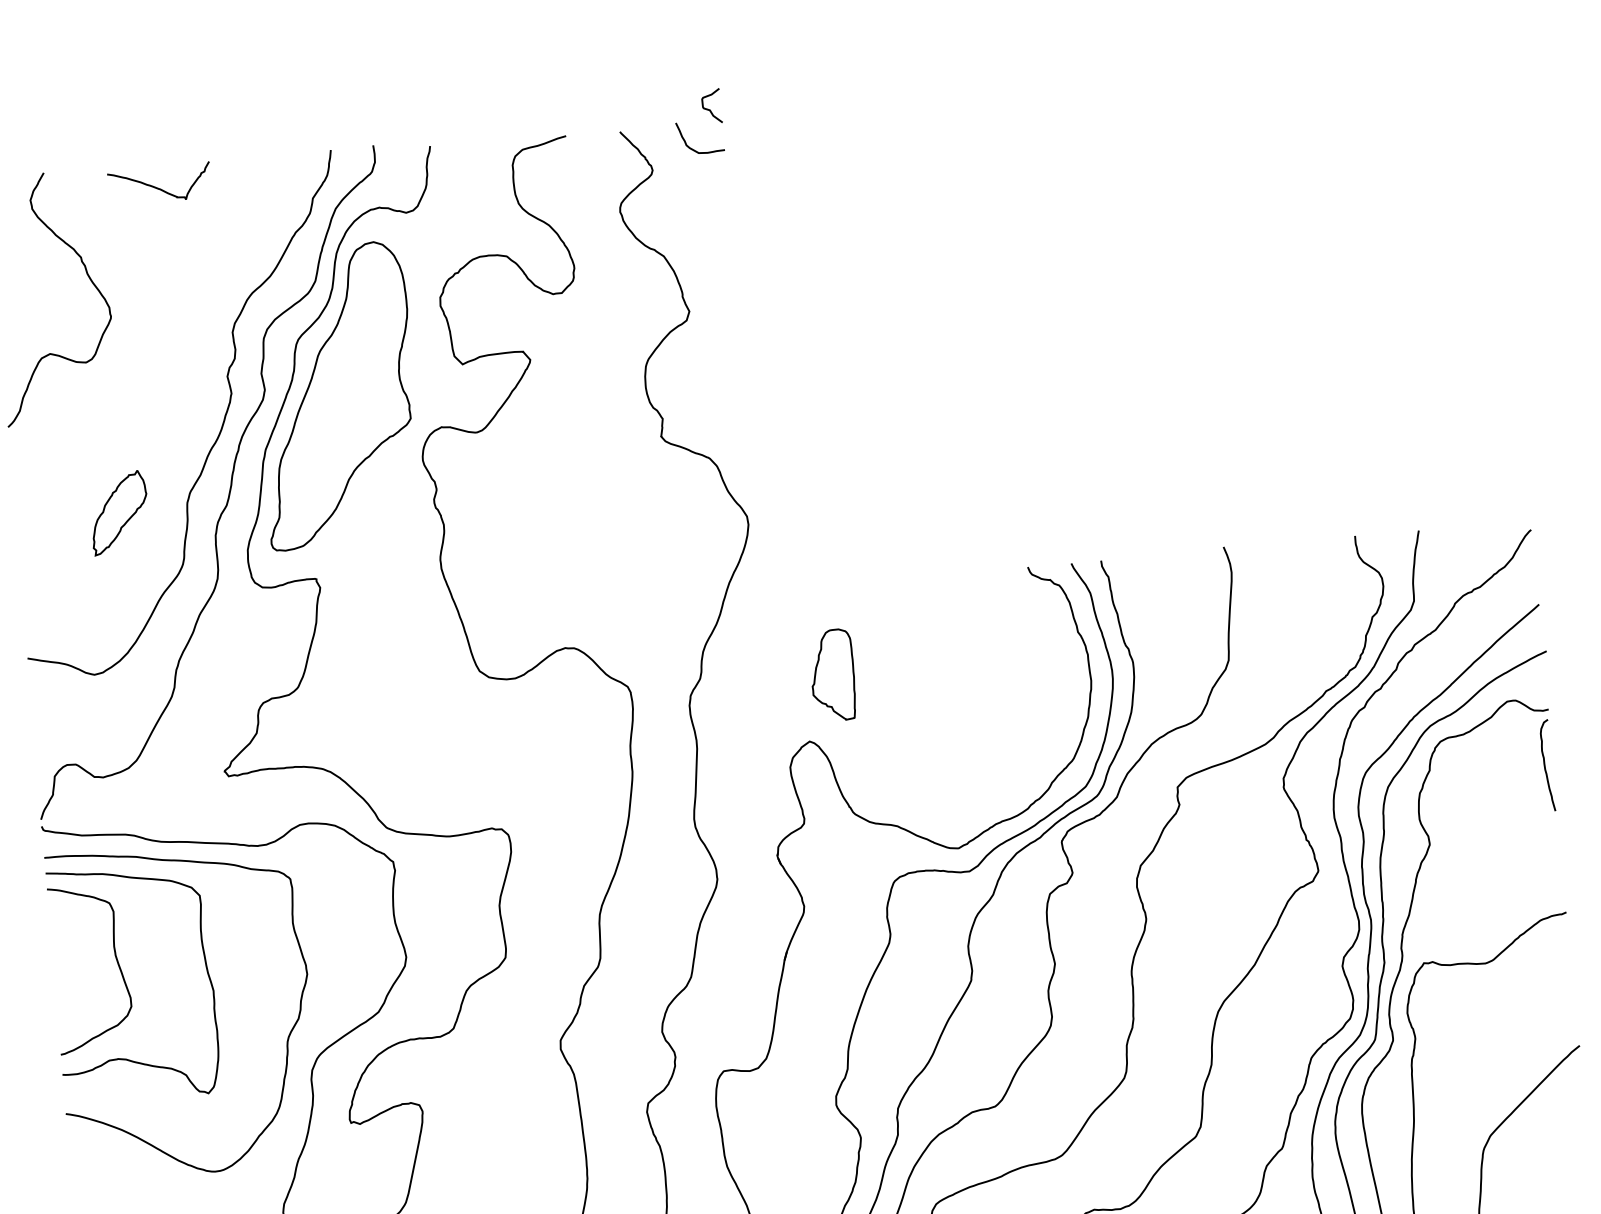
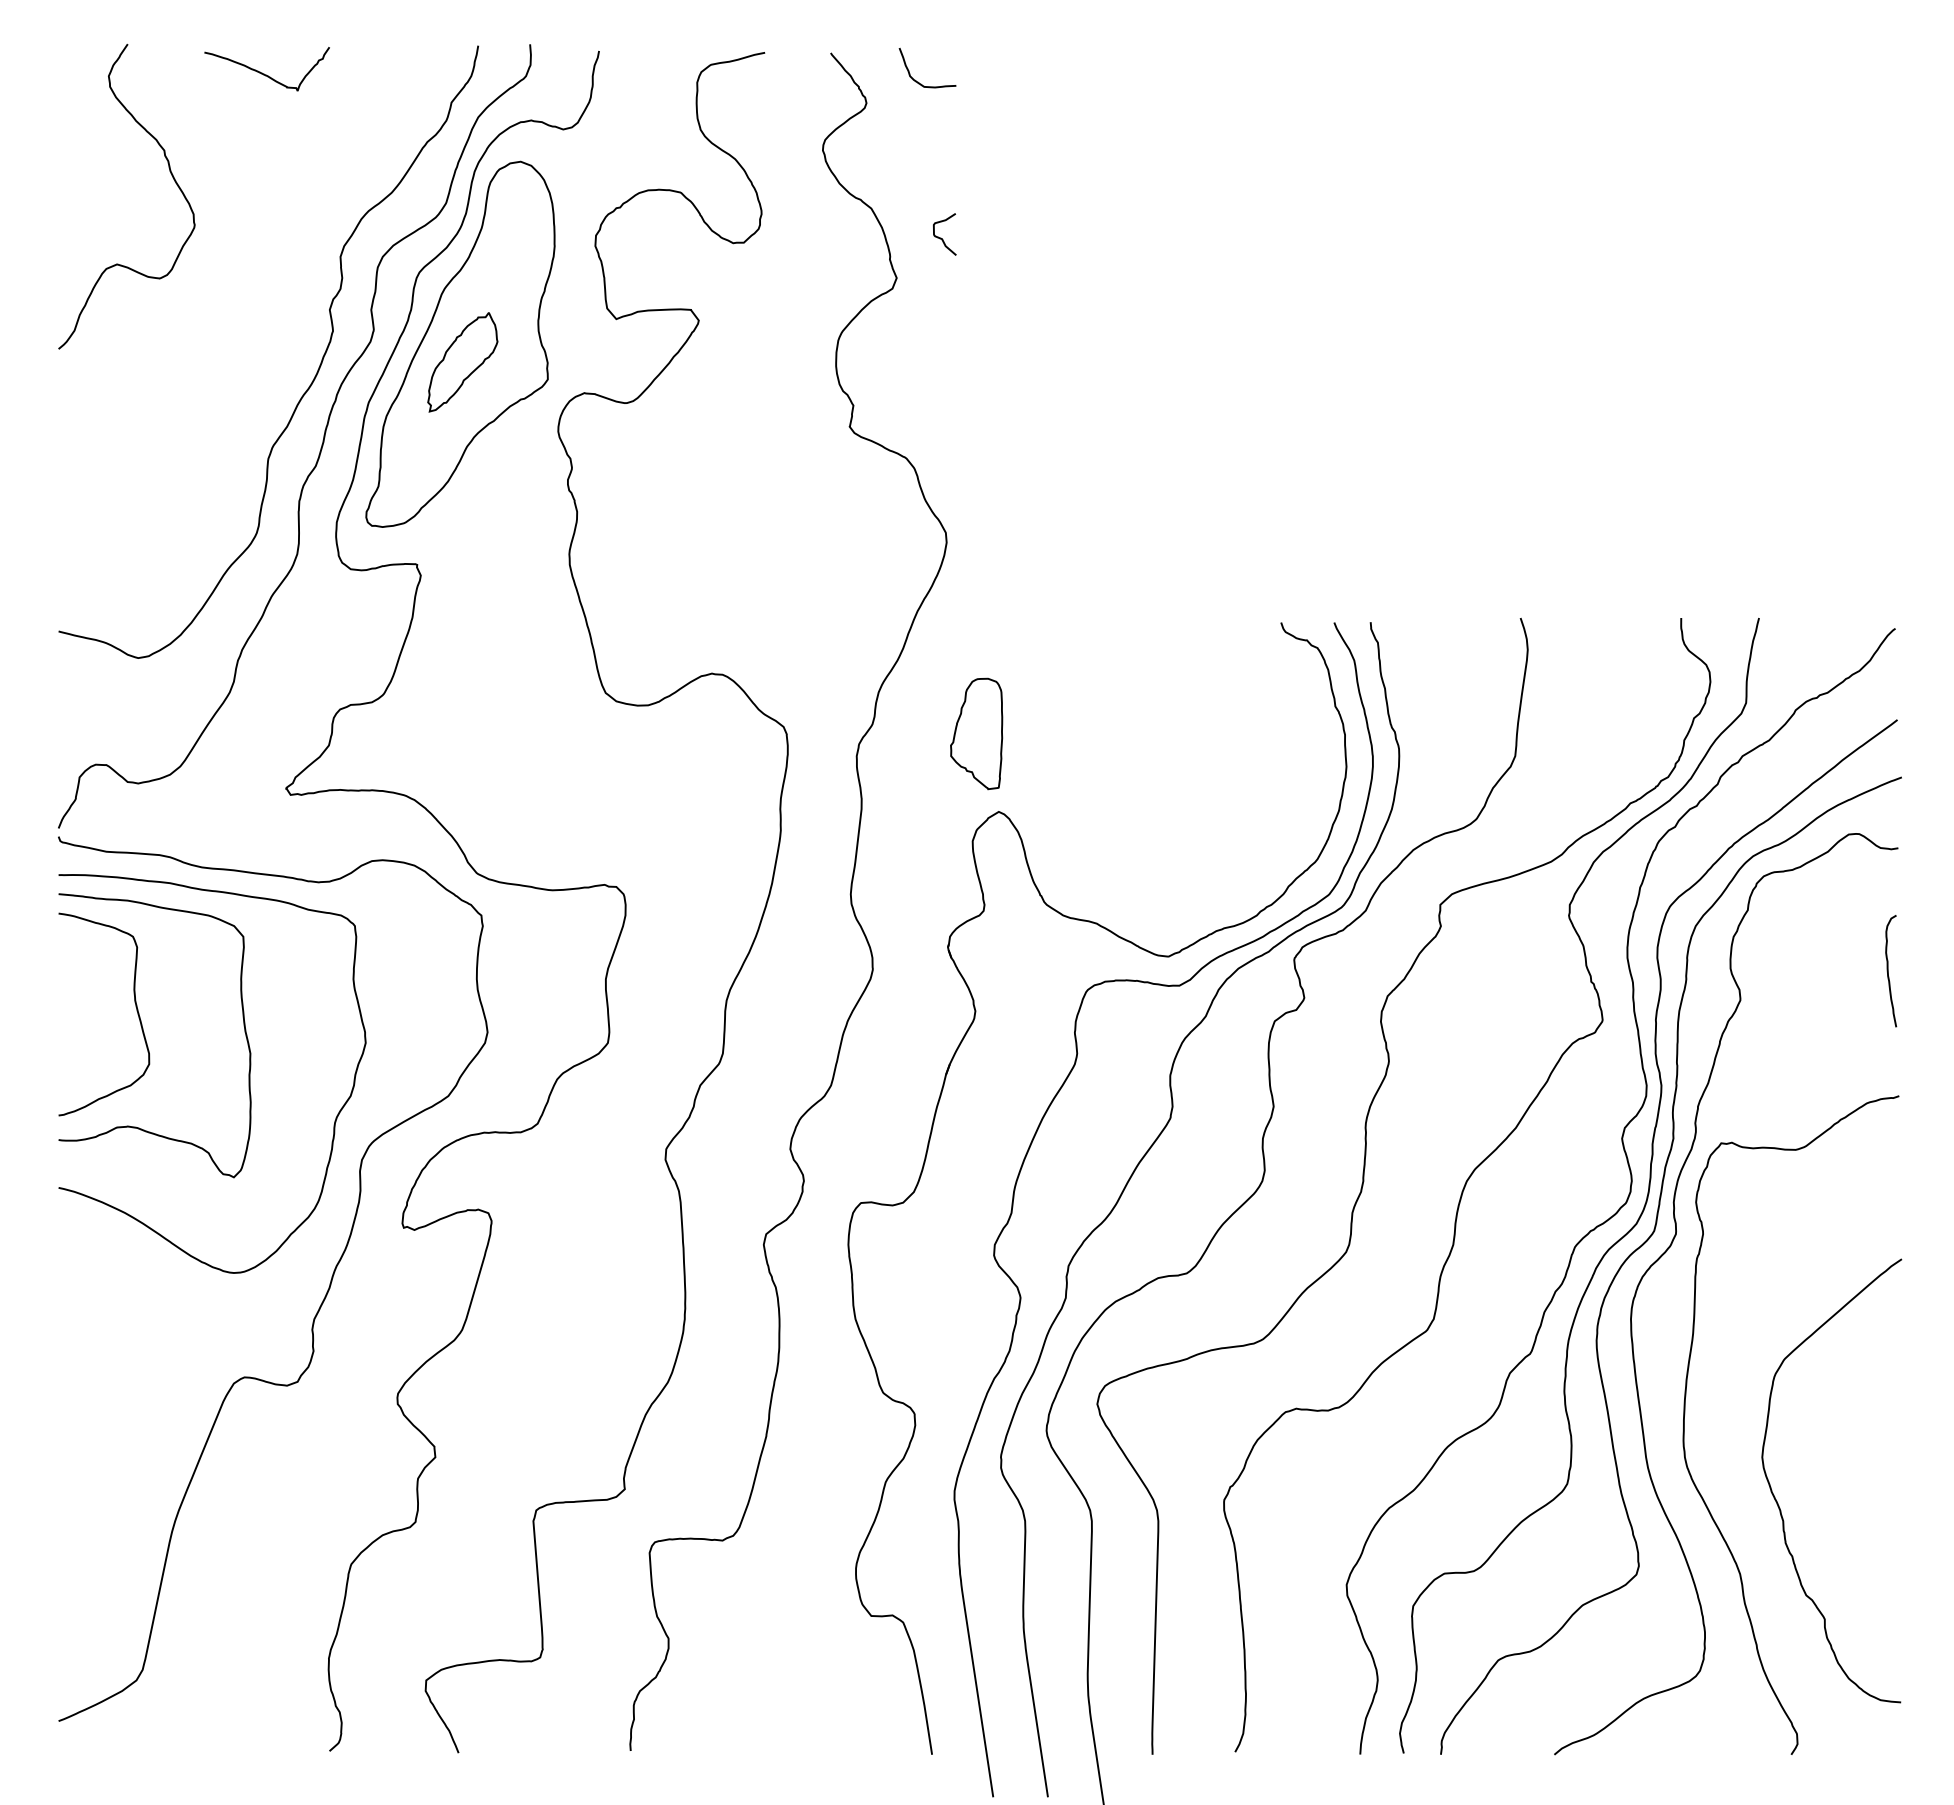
curve: (709, 109) -> (941, 237), moved
part: (119, 513) -> (462, 362), moved
part: (832, 674) -> (976, 733), moved
curve: (1545, 766) -> (1888, 971), moved

